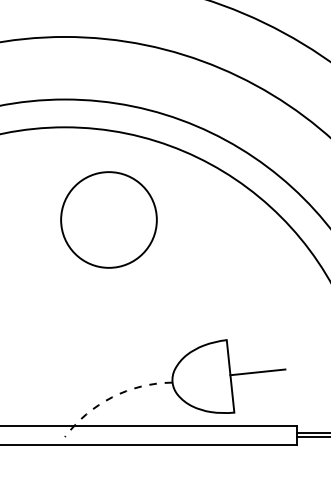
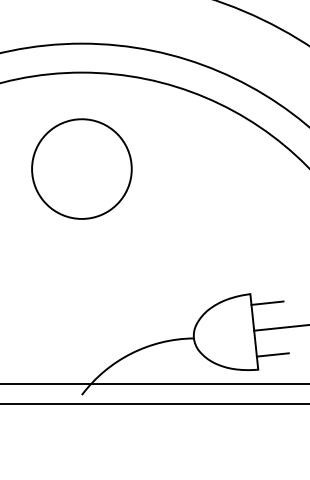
circle: (108, 219) -> (81, 168), moved
line: (242, 348) -> (266, 302), added
arc: (112, 397) -> (131, 353), dashed -> solid
line: (248, 398) -> (272, 354), added

